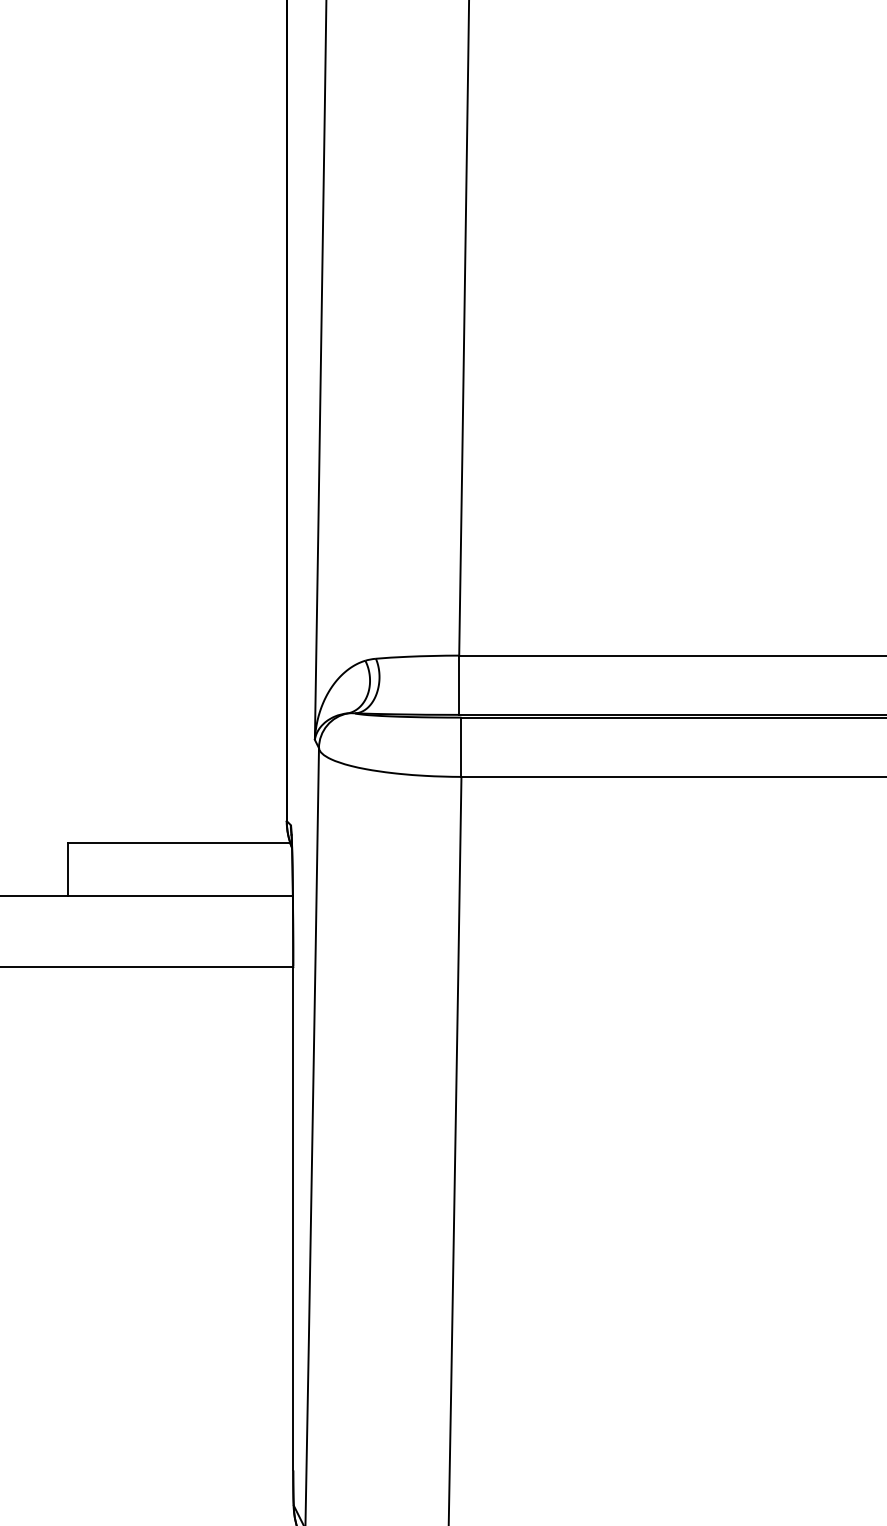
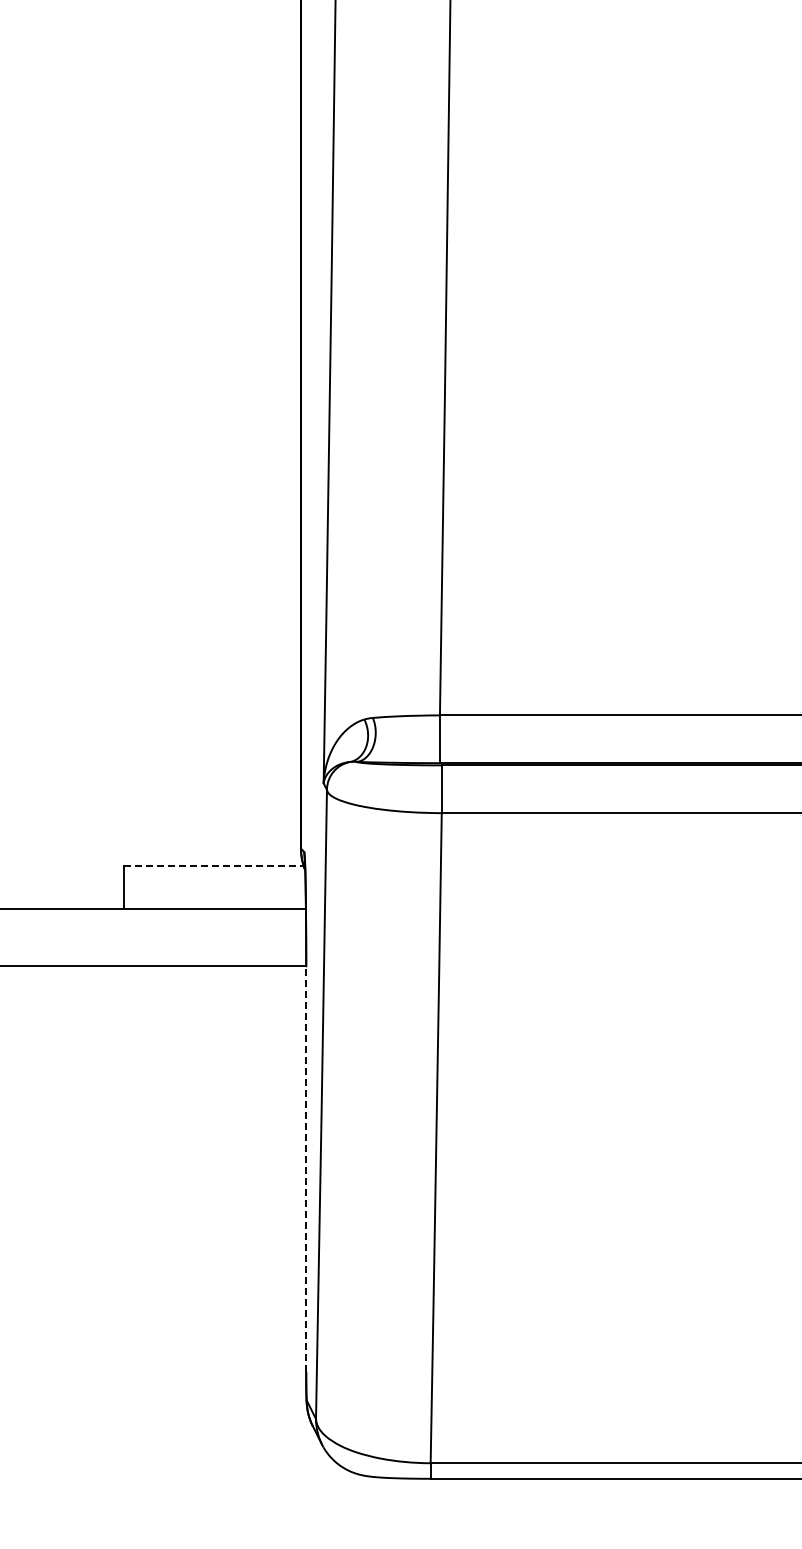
line: (179, 843) -> (214, 866), solid -> dashed
line: (293, 1217) -> (306, 1168), solid -> dashed

